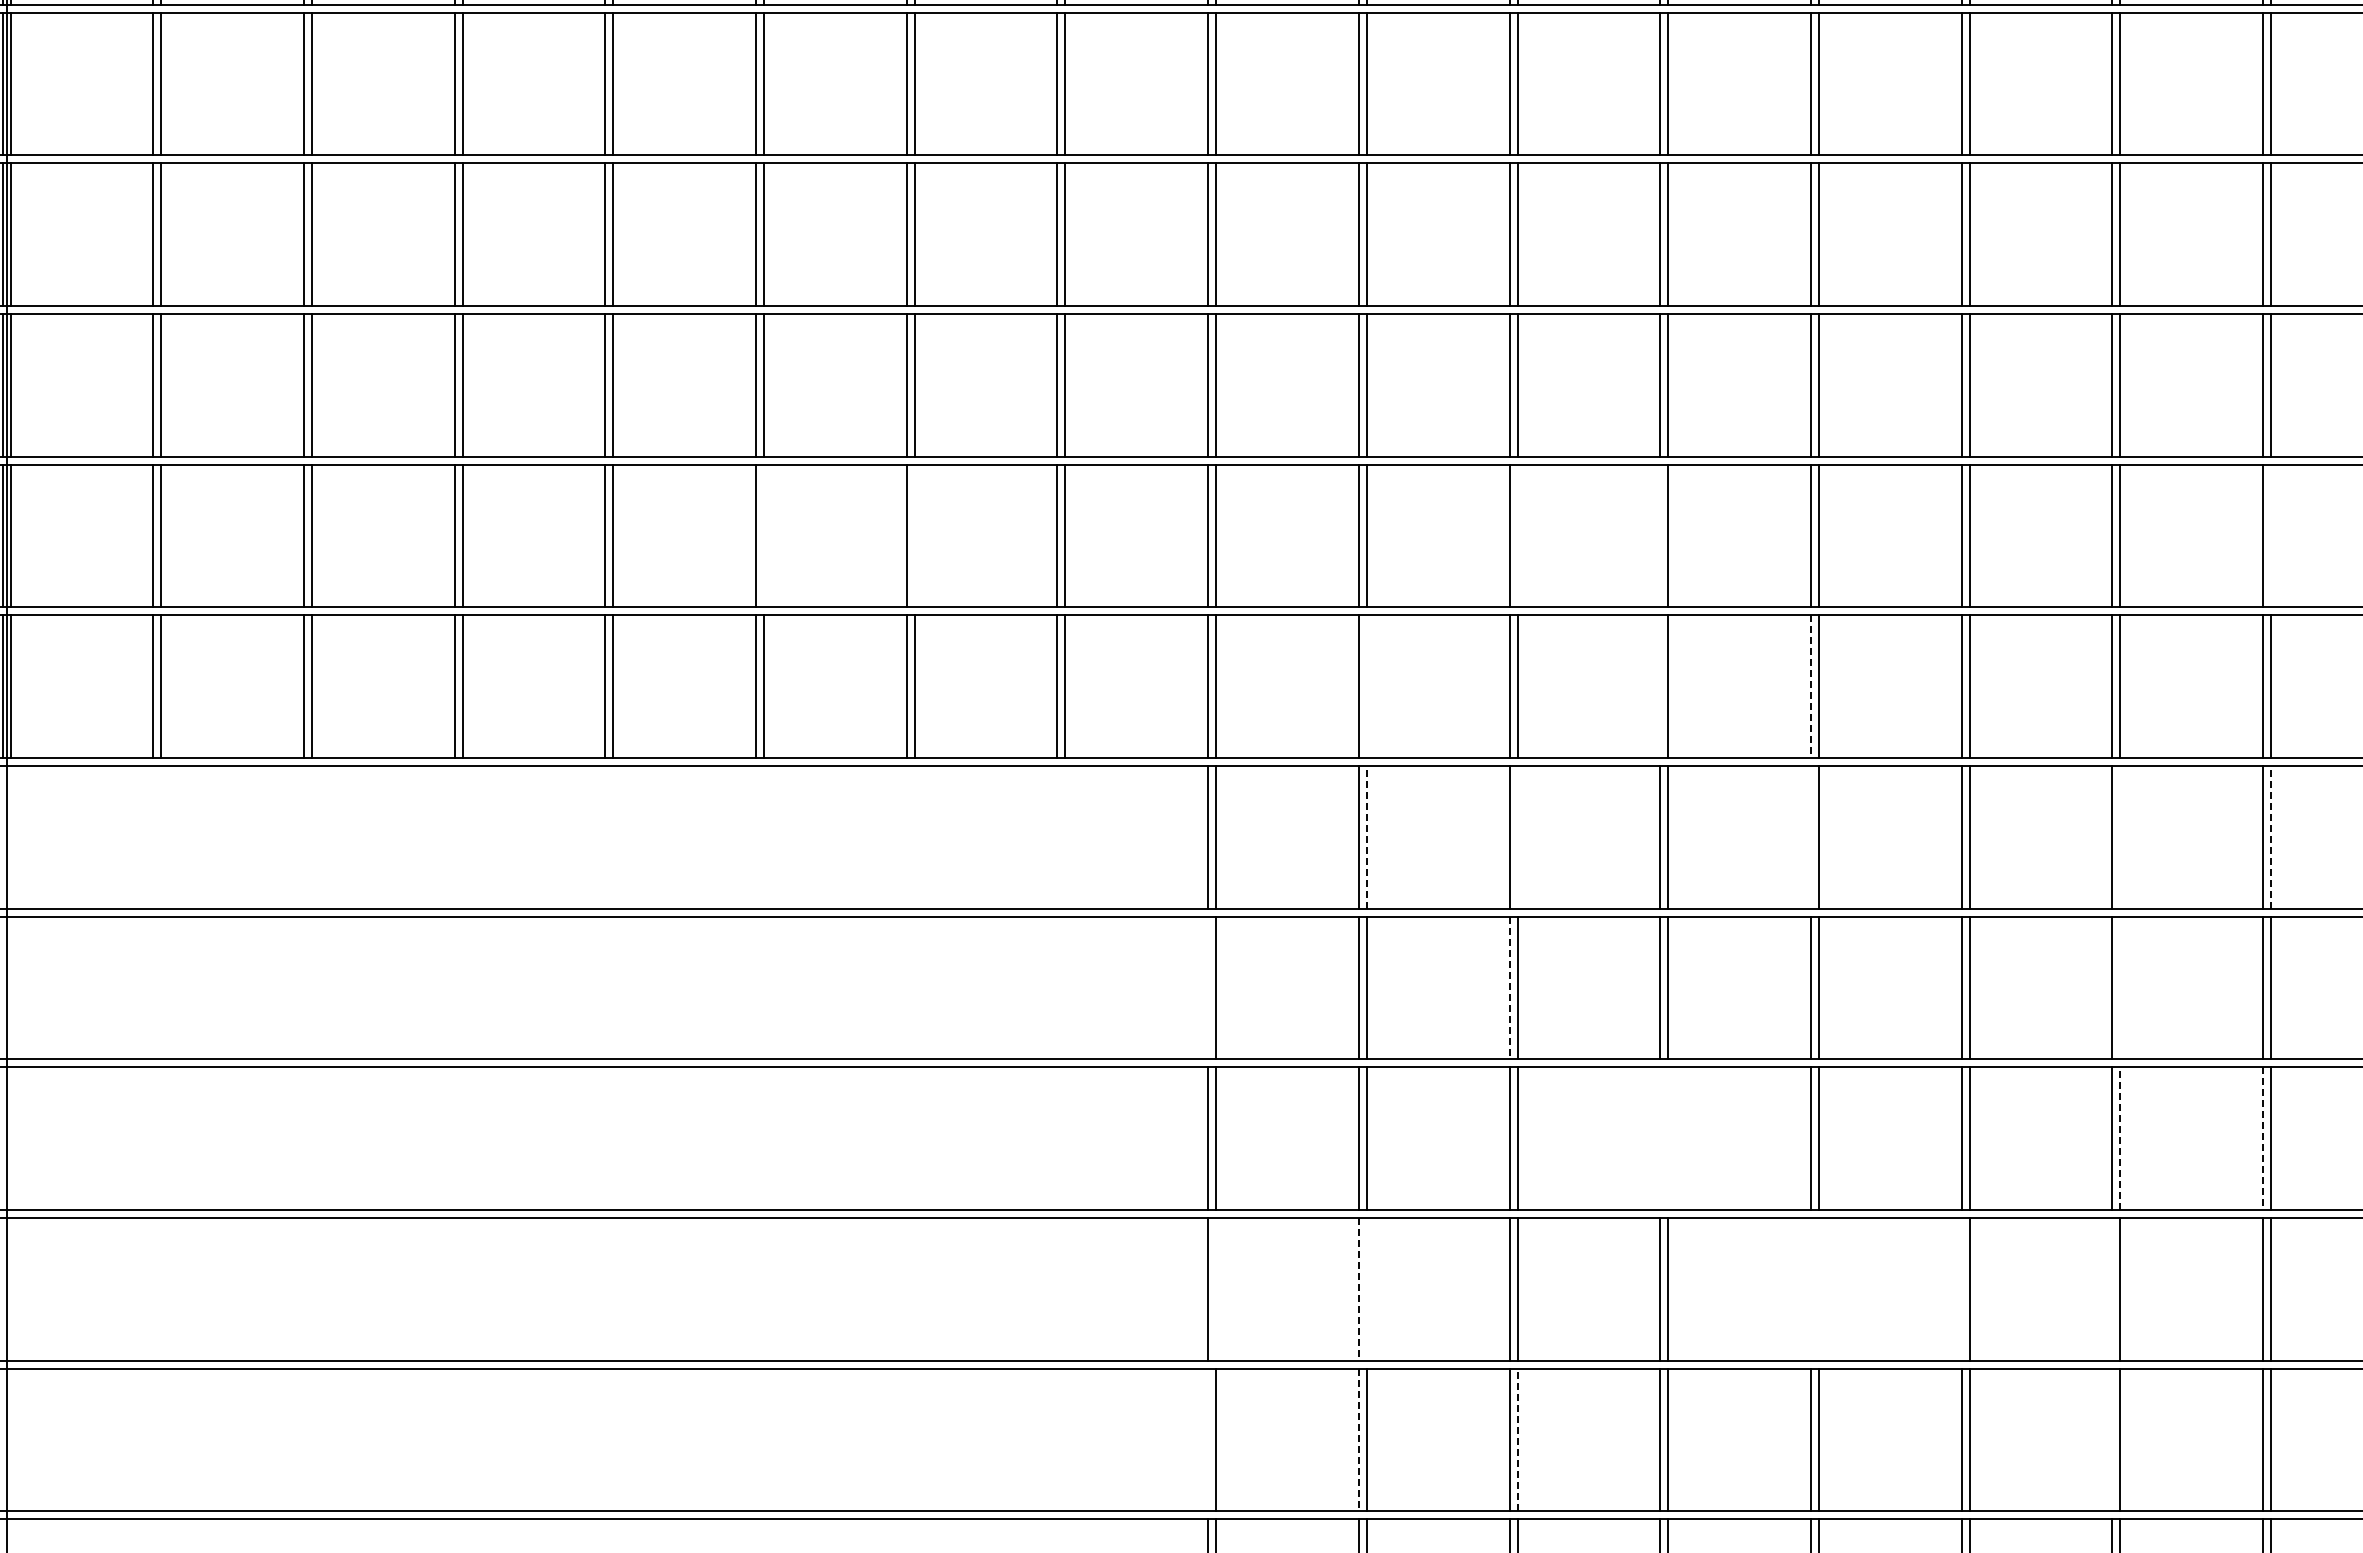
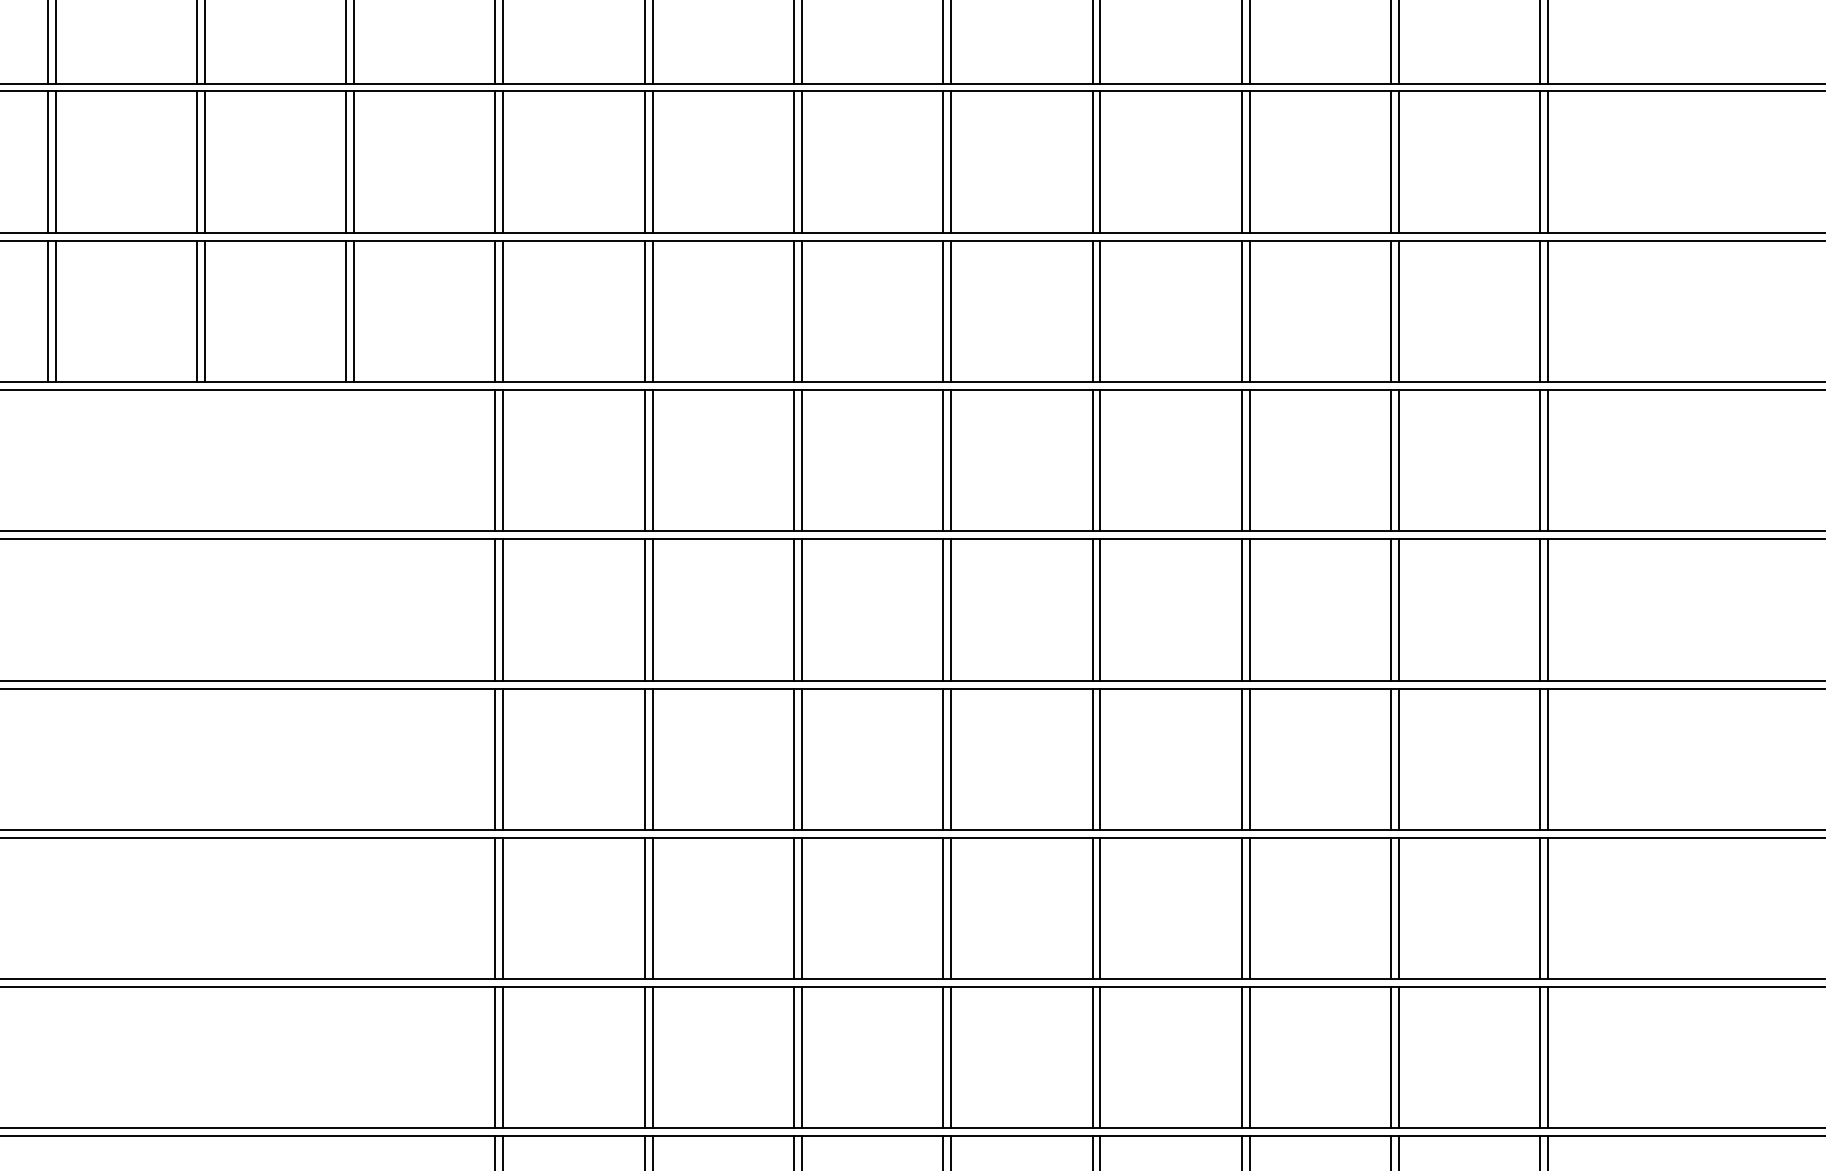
line: (764, 535) -> (55, 161), added
line: (914, 535) -> (204, 161), added
line: (1517, 535) -> (801, 161), added
line: (1660, 535) -> (943, 161), added
line: (2270, 535) -> (1547, 161), added
line: (1366, 686) -> (652, 311), added
line: (1660, 686) -> (943, 311), added
line: (1810, 687) -> (1092, 312), dashed -> solid
line: (1366, 836) -> (652, 459), dashed -> solid
line: (2270, 836) -> (1547, 459), dashed -> solid
line: (1517, 837) -> (801, 460), added
line: (1810, 837) -> (1092, 460), added
line: (2120, 837) -> (1399, 460), added
line: (1208, 987) -> (495, 609), added
line: (2120, 987) -> (1399, 609), added
line: (1509, 988) -> (793, 610), dashed -> solid
line: (1660, 1138) -> (943, 758), added
line: (1668, 1138) -> (951, 758), added
line: (2120, 1138) -> (1399, 758), dashed -> solid
line: (2262, 1139) -> (1539, 759), dashed -> solid
line: (1216, 1289) -> (503, 908), added
line: (1358, 1289) -> (644, 908), dashed -> solid
line: (1366, 1289) -> (652, 908), added
line: (1810, 1289) -> (1092, 908), added
line: (1818, 1289) -> (1100, 908), added
line: (1961, 1289) -> (1241, 908), added
line: (2112, 1289) -> (1391, 908), added
line: (1208, 1439) -> (495, 1057), added
line: (1517, 1439) -> (801, 1057), dashed -> solid
line: (2112, 1439) -> (1391, 1057), added
line: (1358, 1440) -> (644, 1058), dashed -> solid

